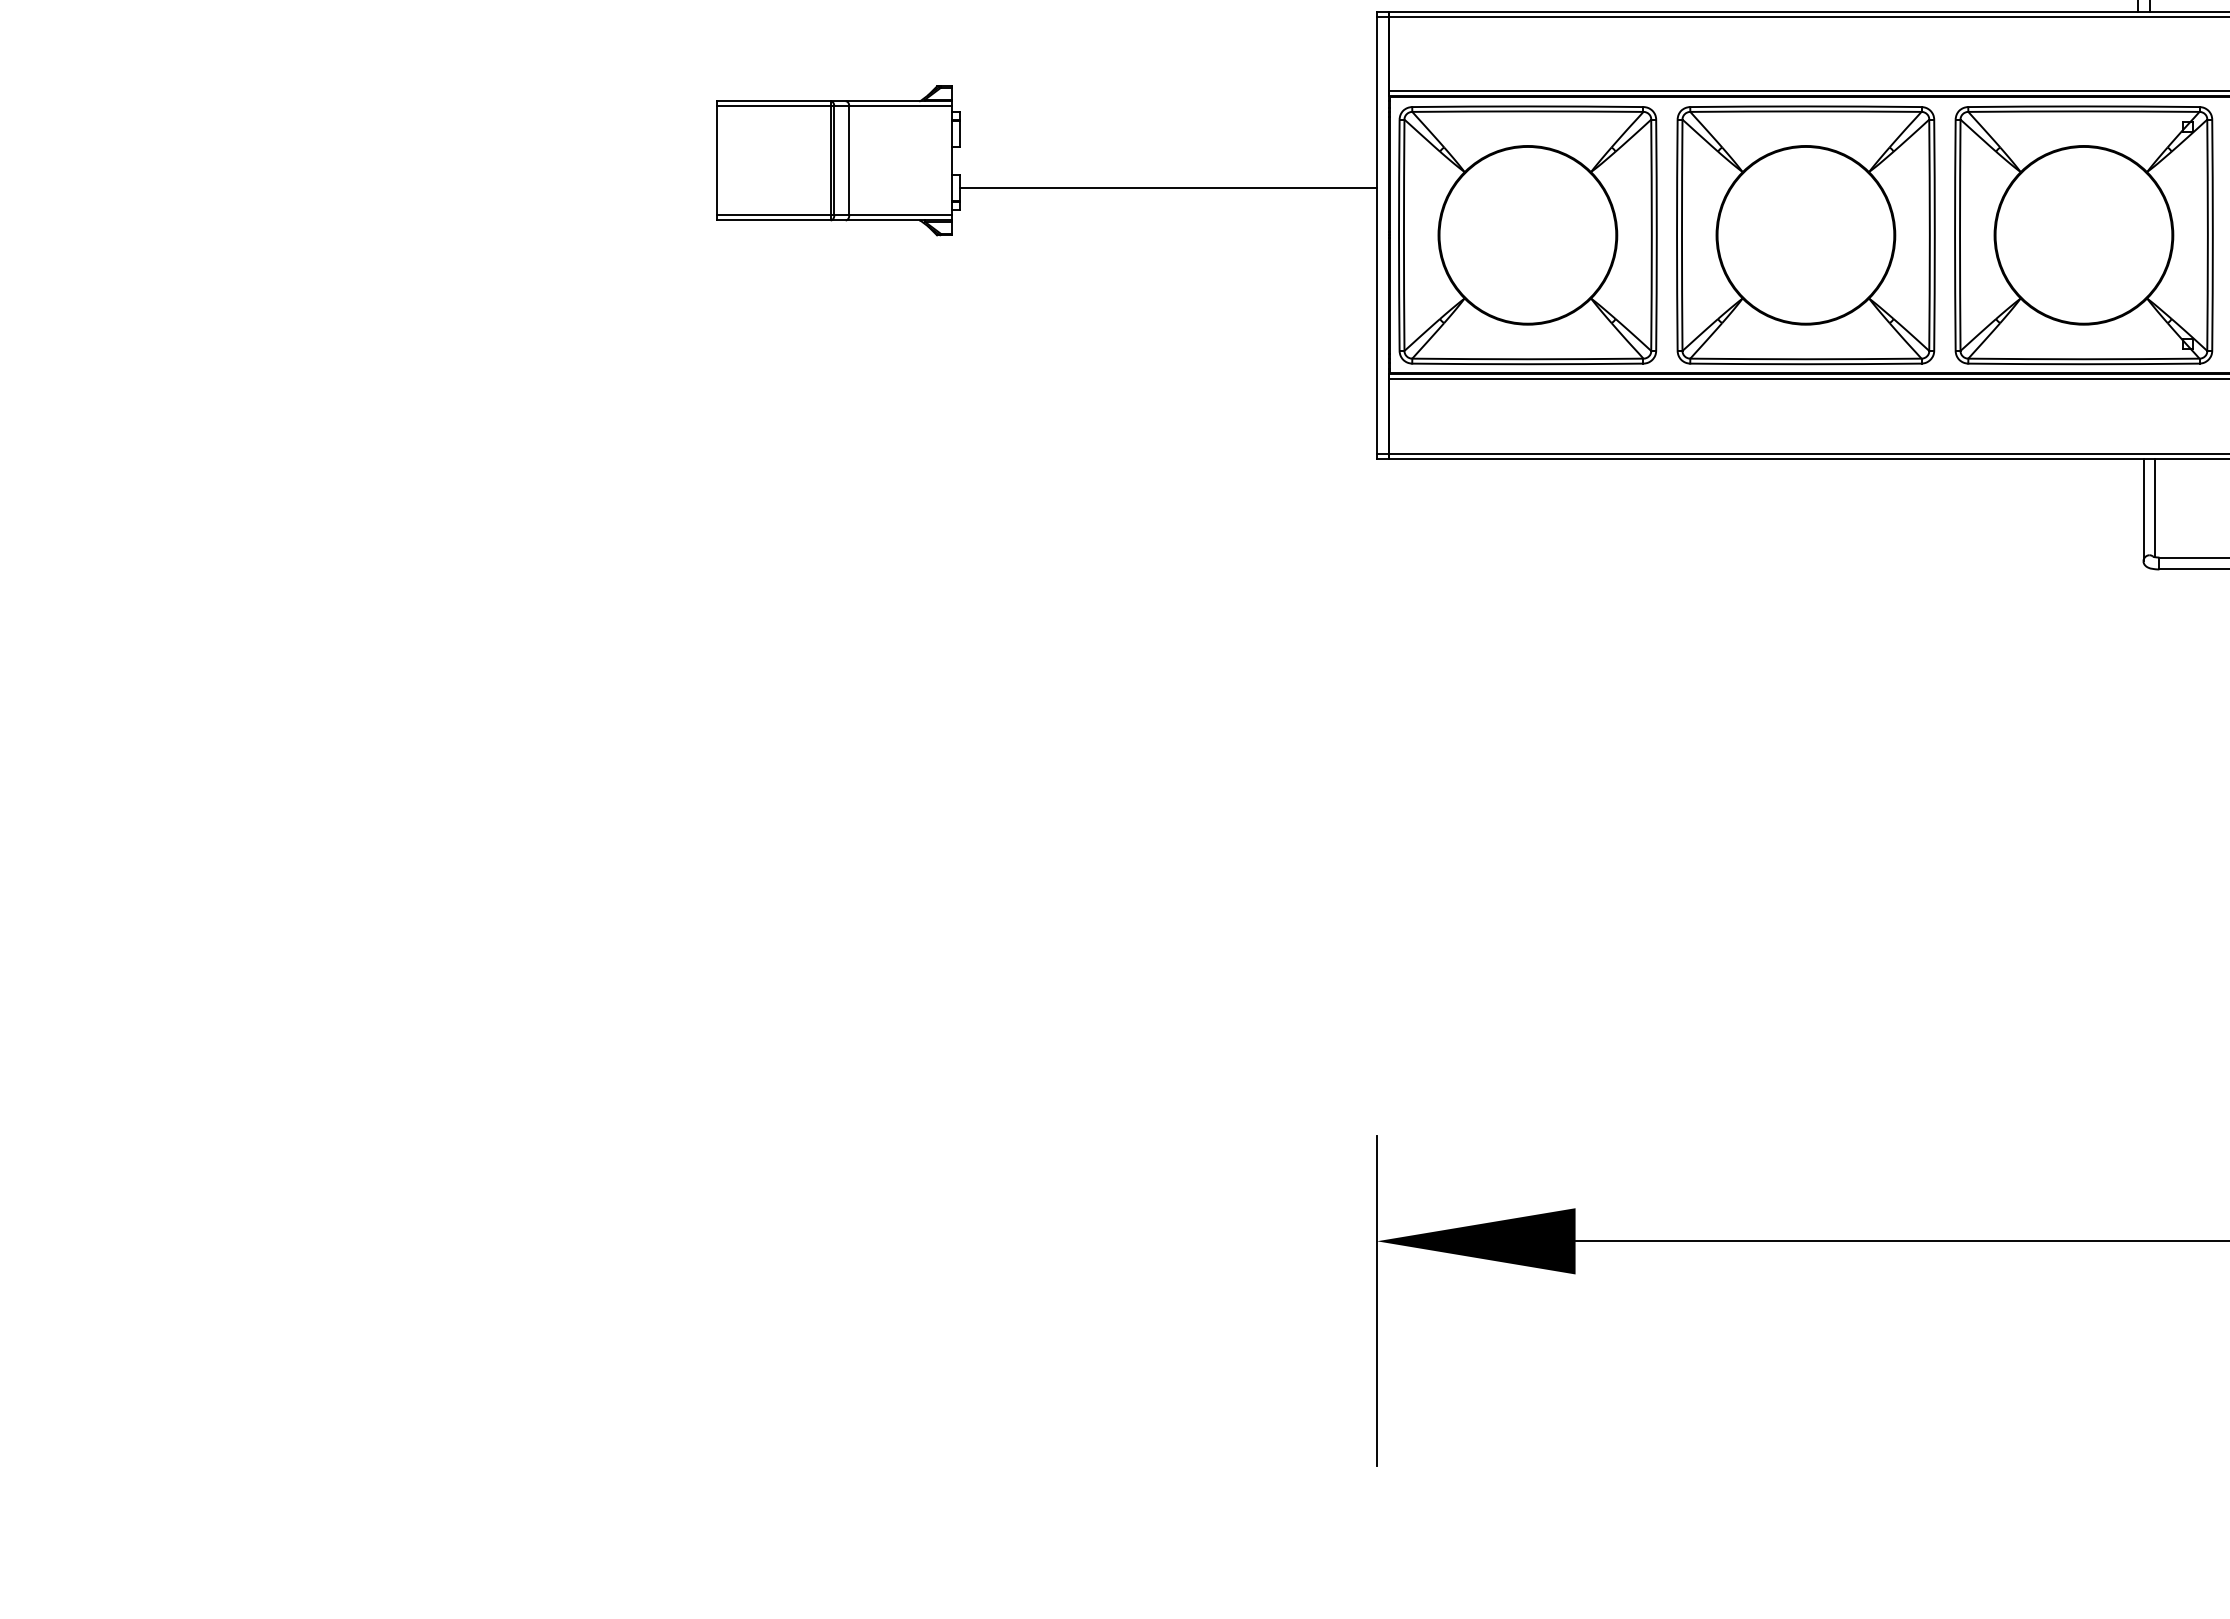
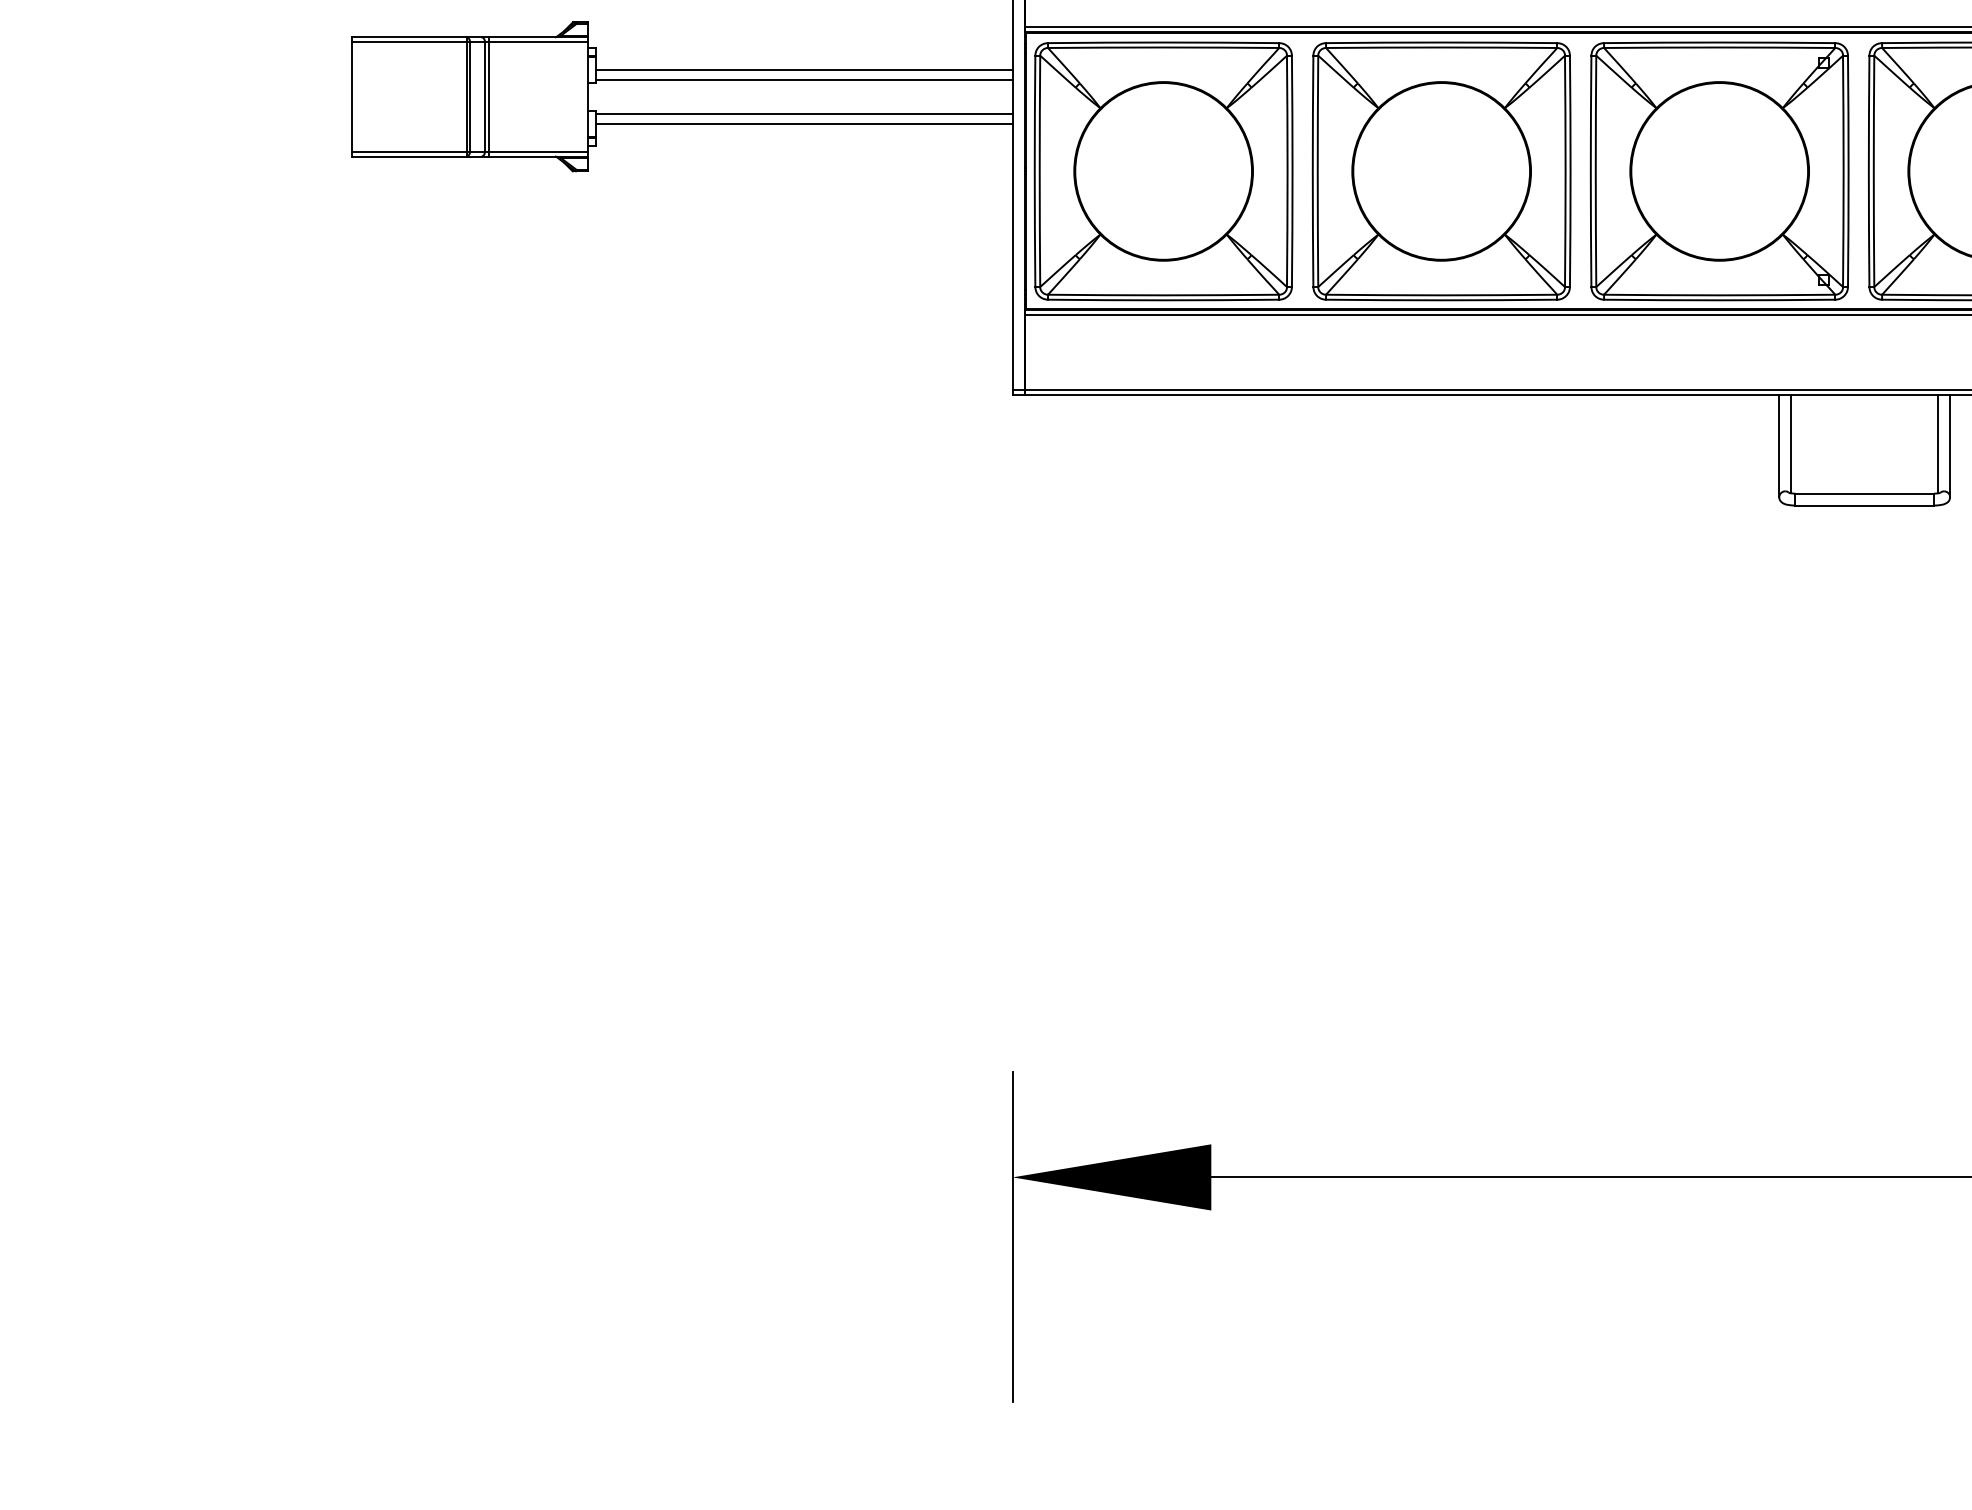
line: (1167, 133) -> (803, 69), added
line: (1167, 143) -> (803, 79), added
line: (852, 160) -> (488, 96), added
line: (1167, 178) -> (803, 114), added

